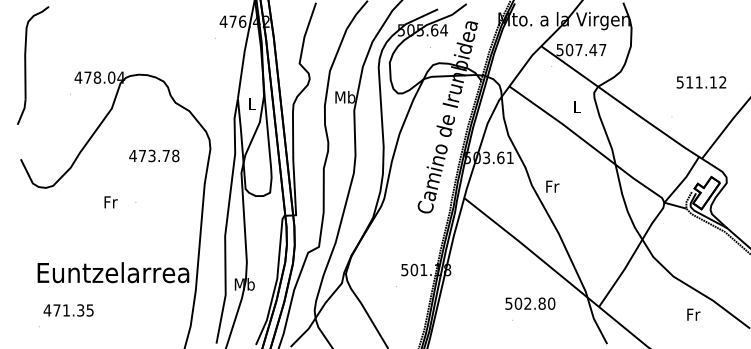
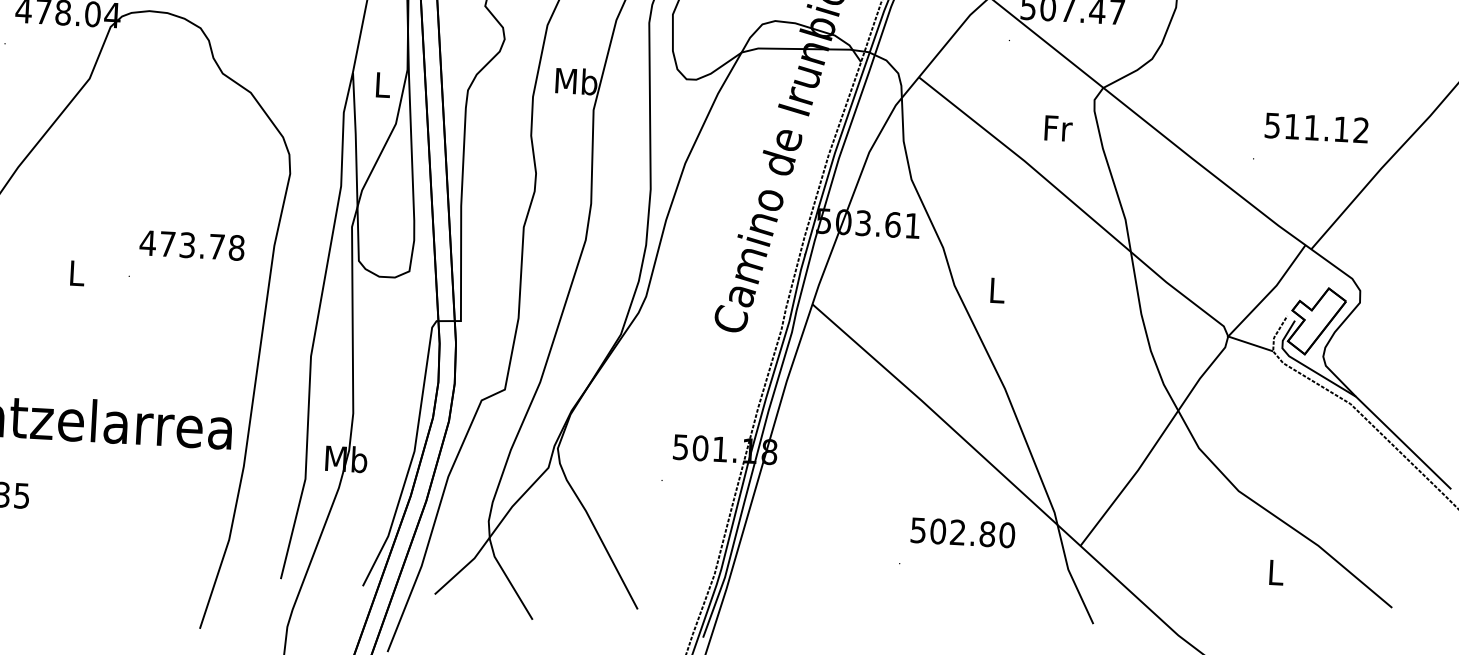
text: (701, 82) -> (1316, 128), moved
text: (577, 107) -> (1058, 128), L -> Fr
text: (154, 155) -> (192, 244), moved
text: (552, 186) -> (997, 290), Fr -> L
text: (110, 202) -> (76, 273), Fr -> L
text: (530, 303) -> (963, 532), moved
text: (693, 314) -> (1276, 572), Fr -> L

